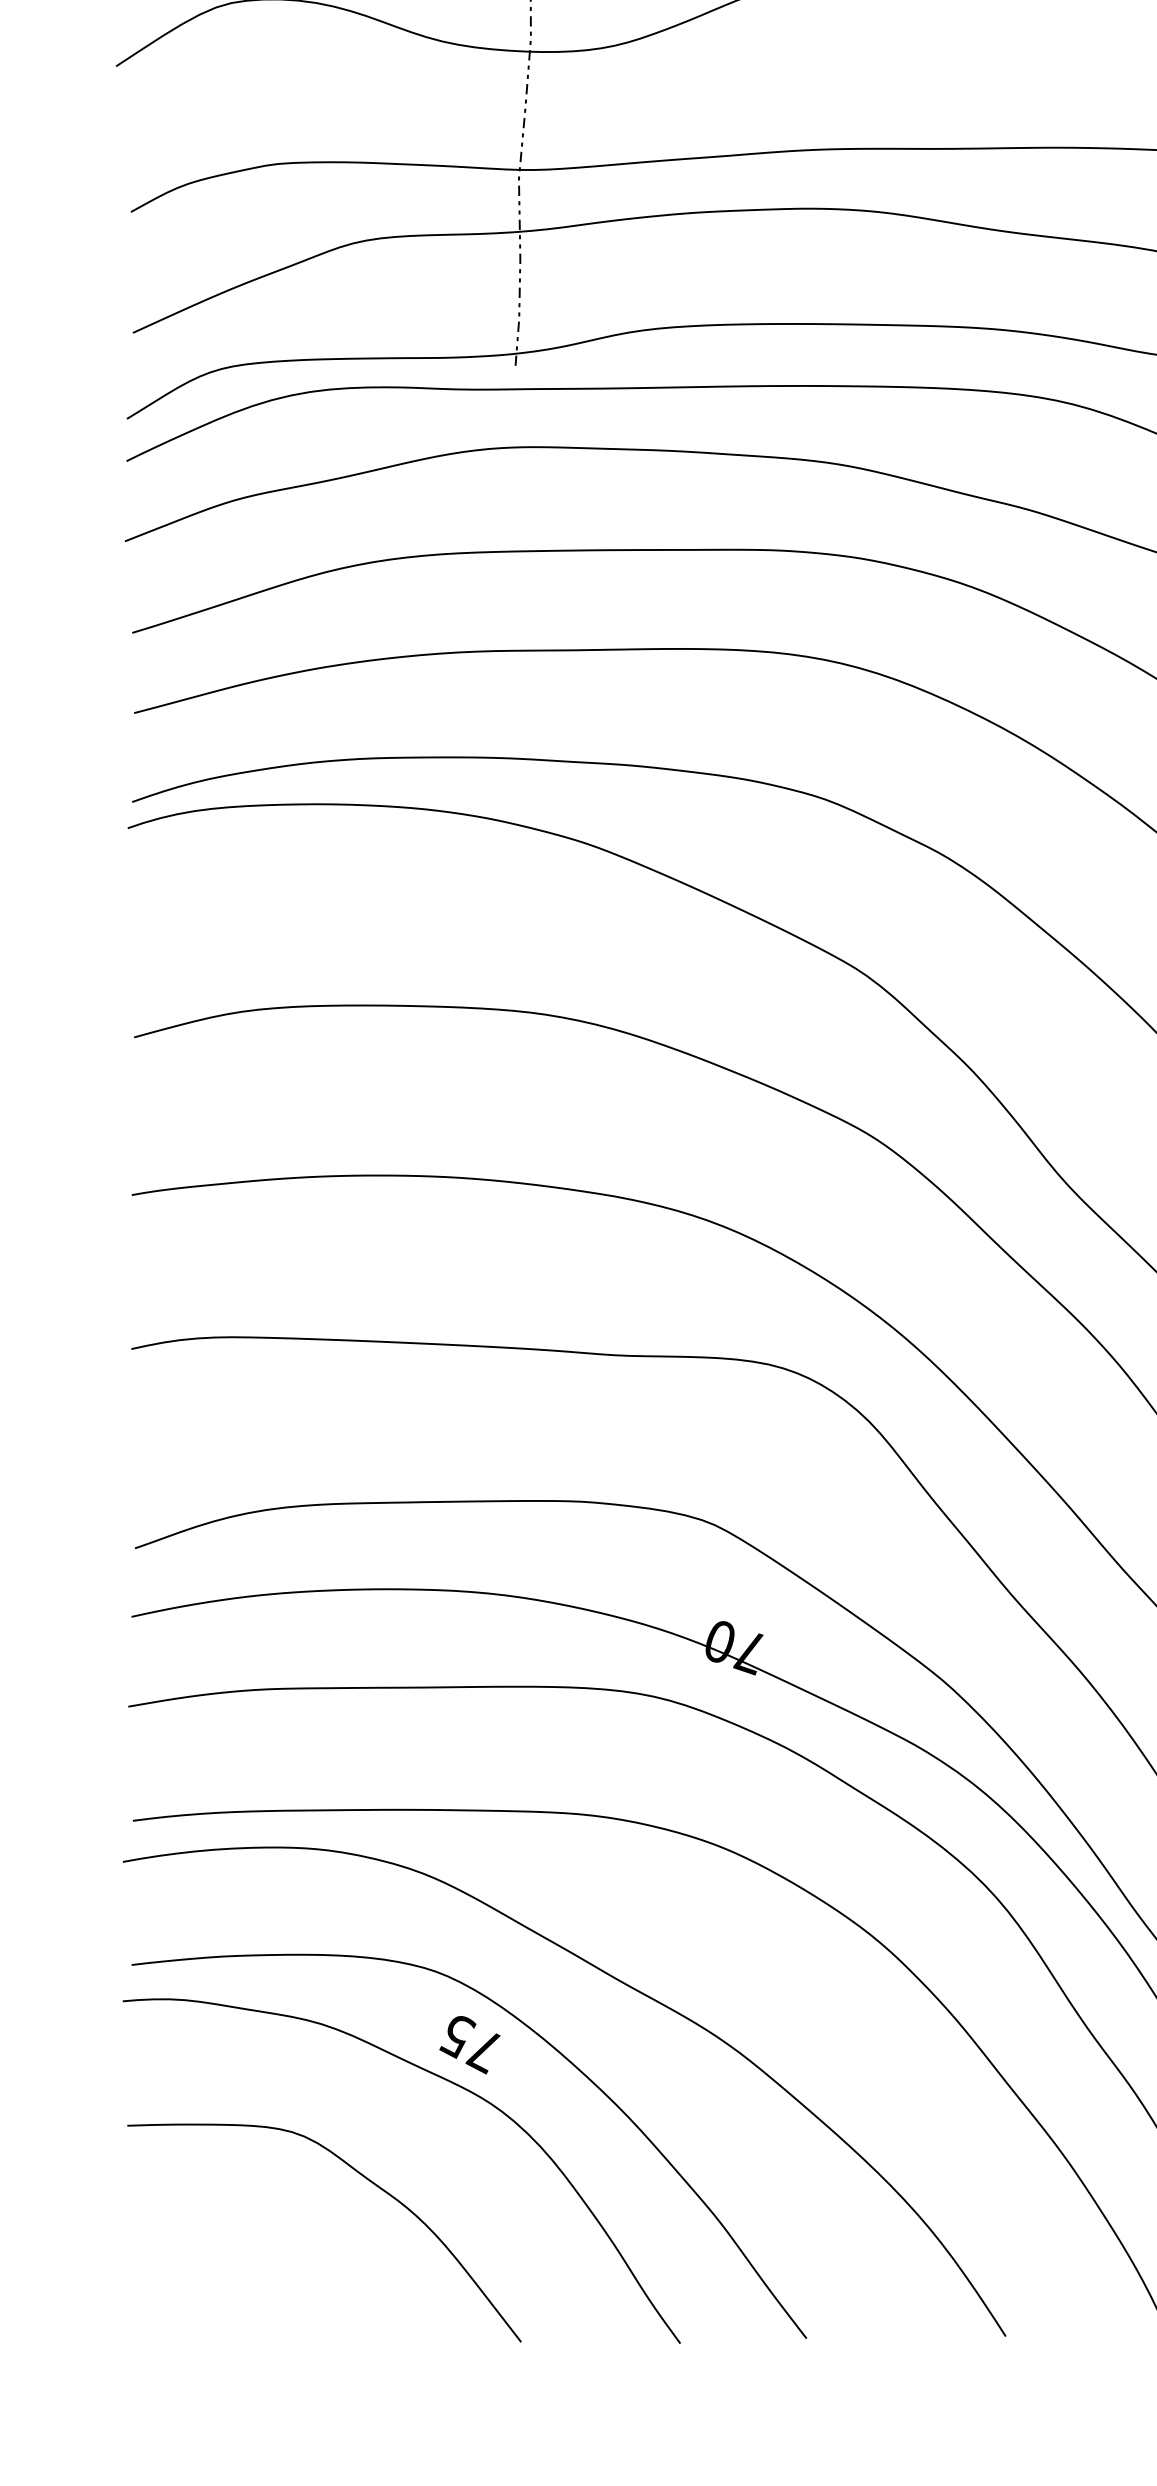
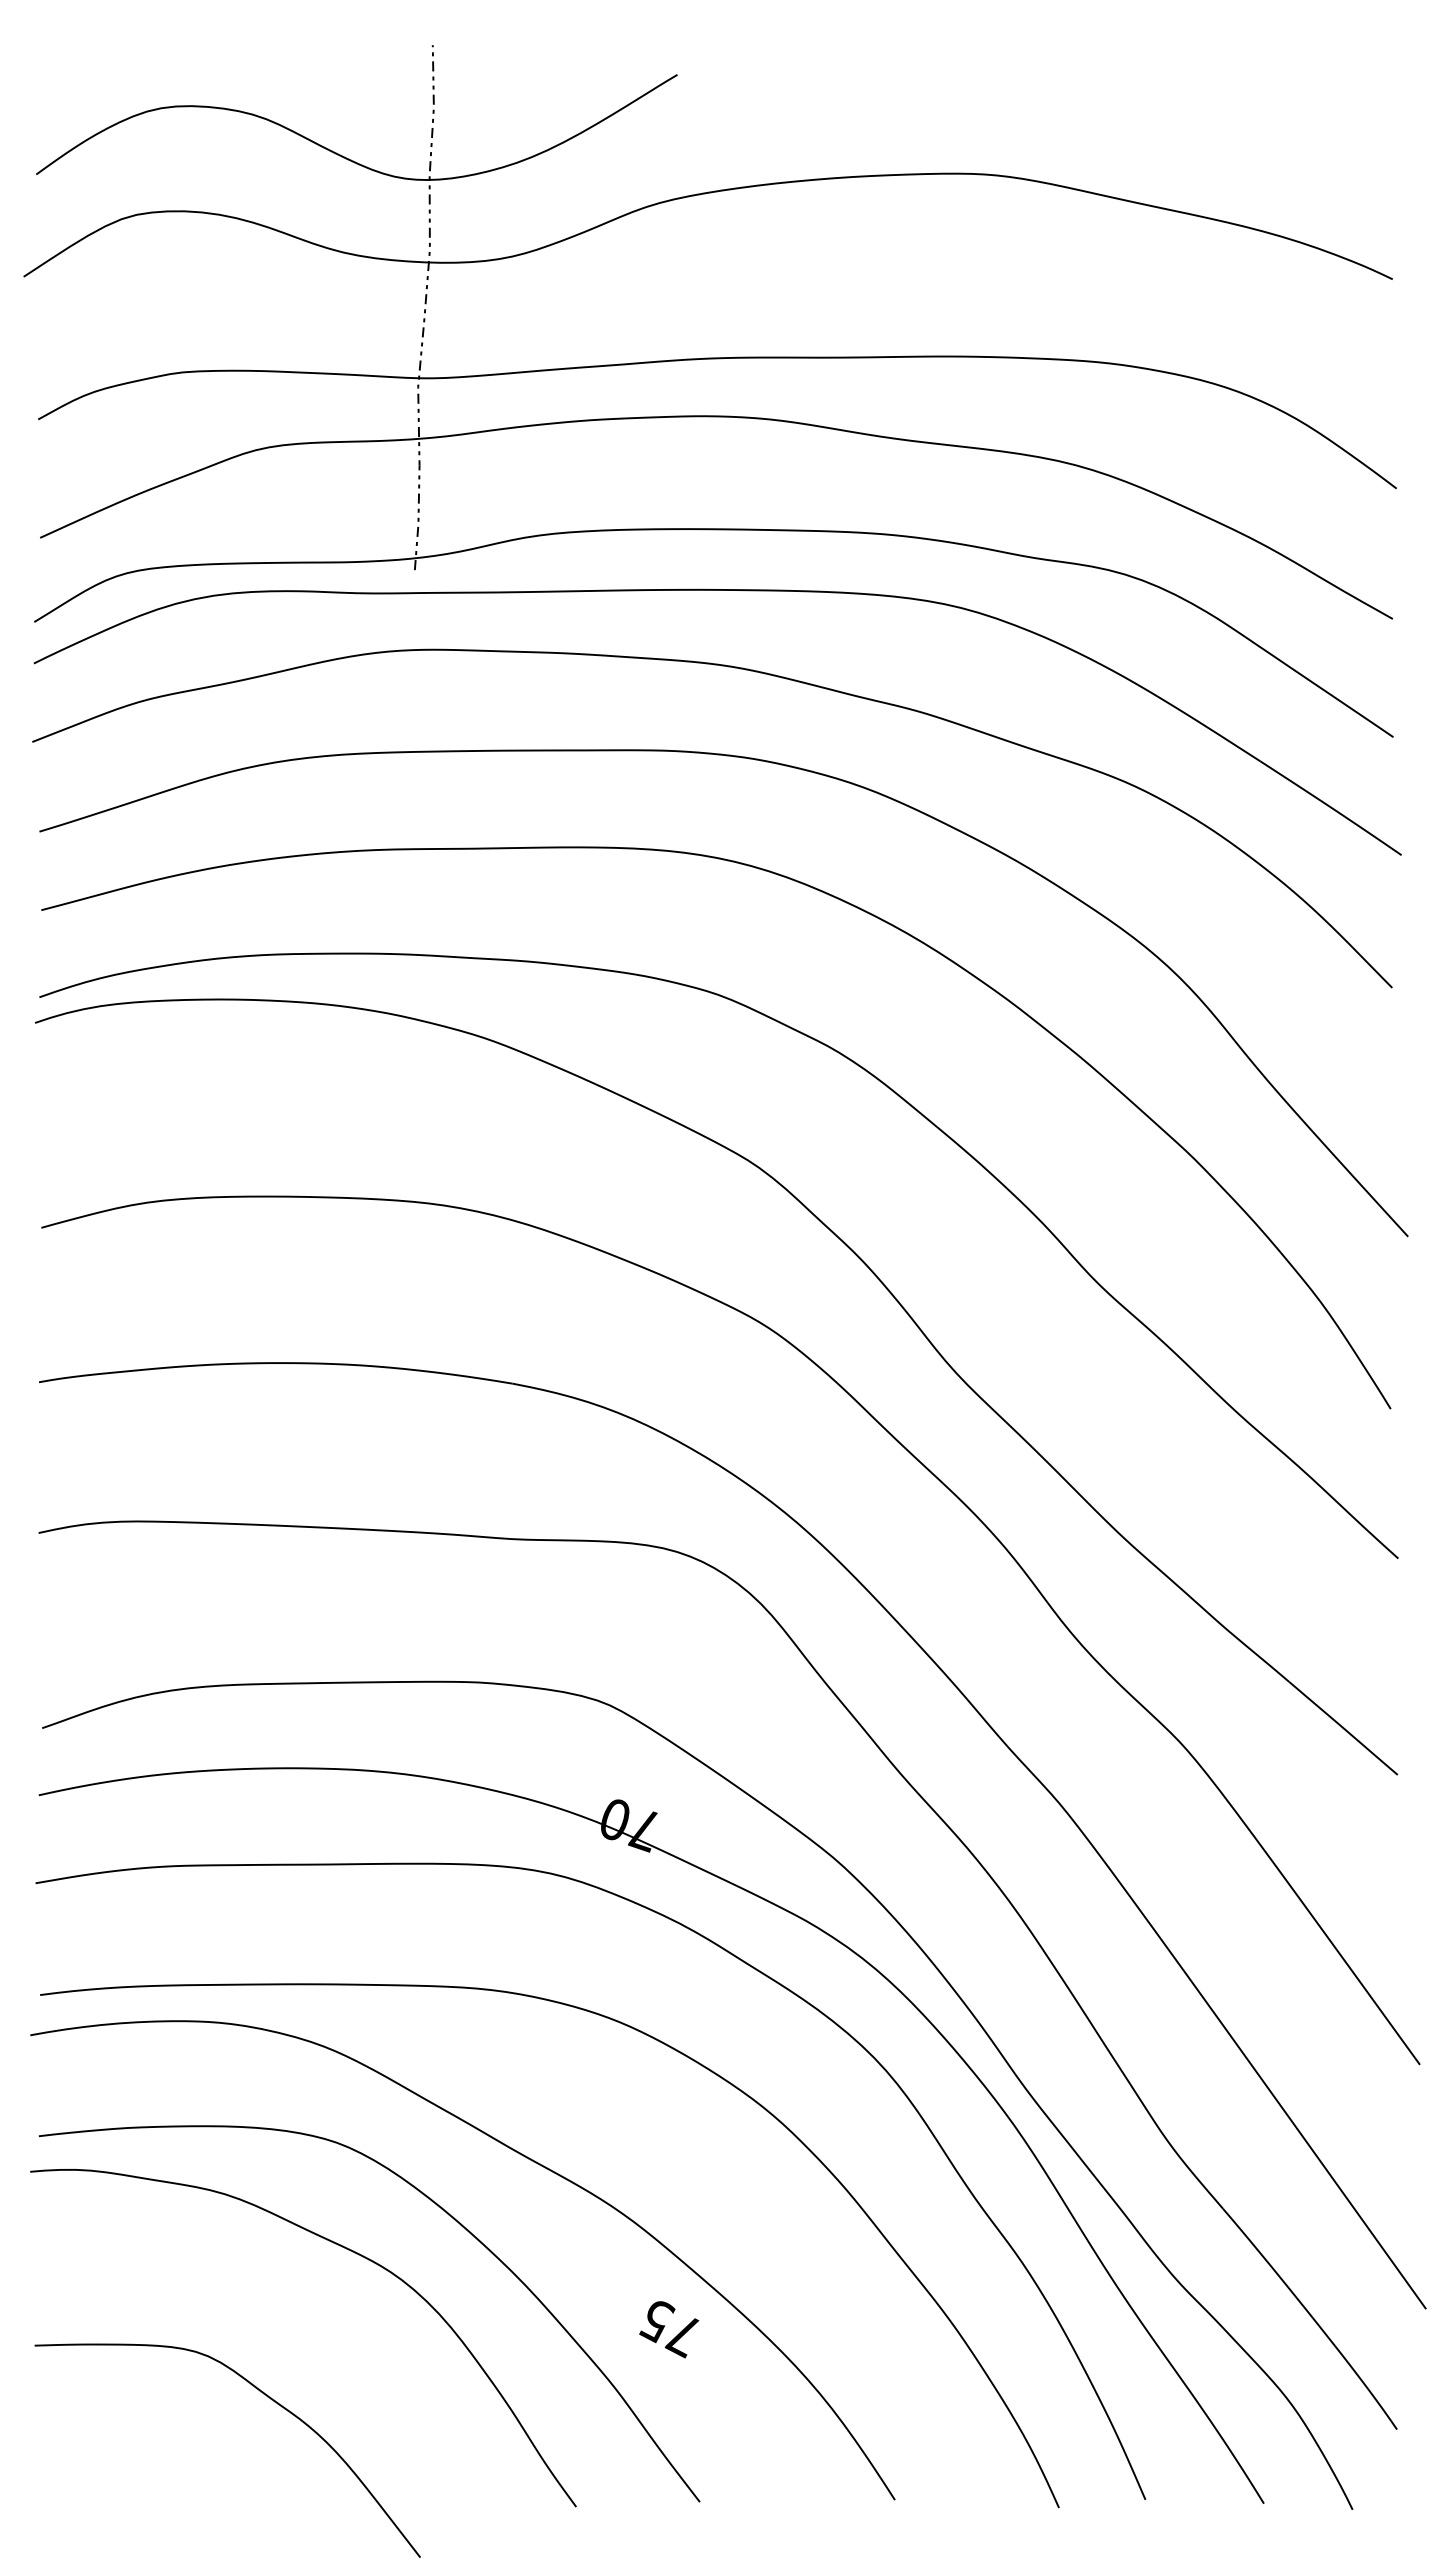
text: (470, 2044) -> (669, 2329), moved
curve: (365, 2178) -> (267, 2397), moved

